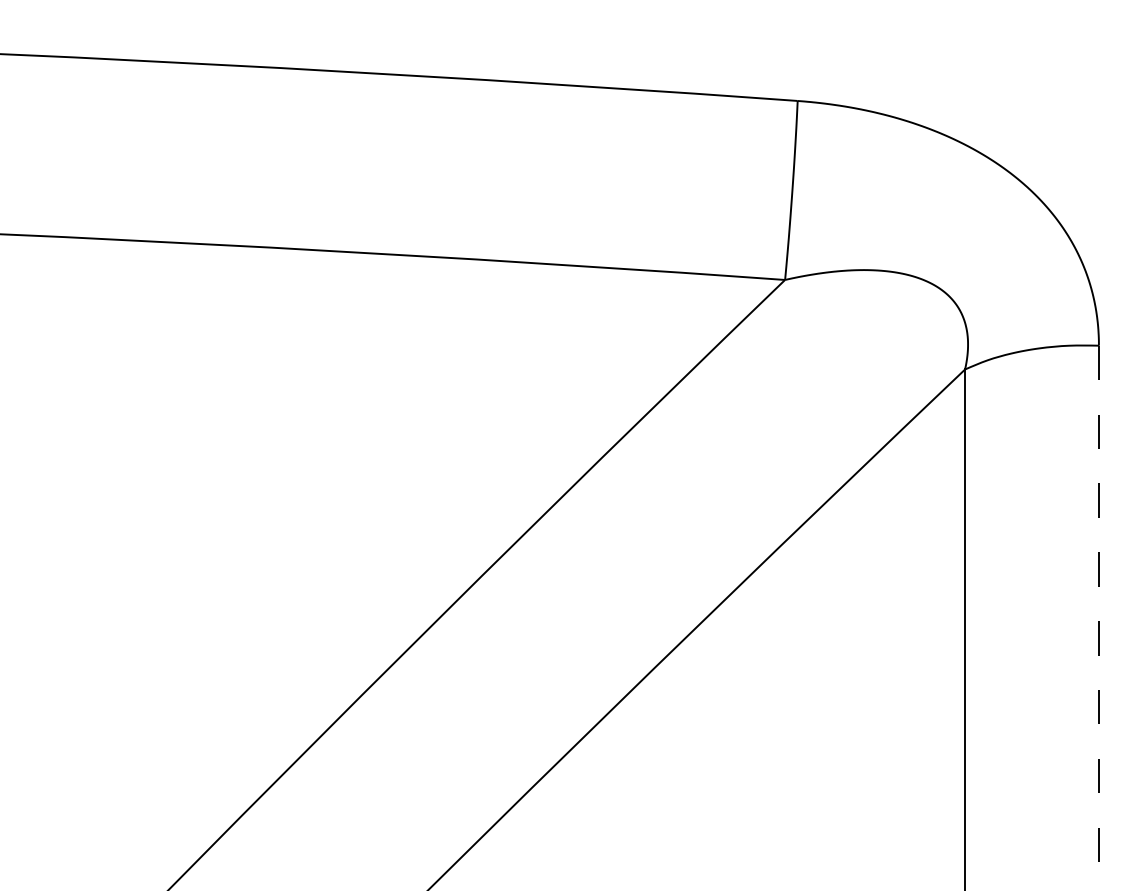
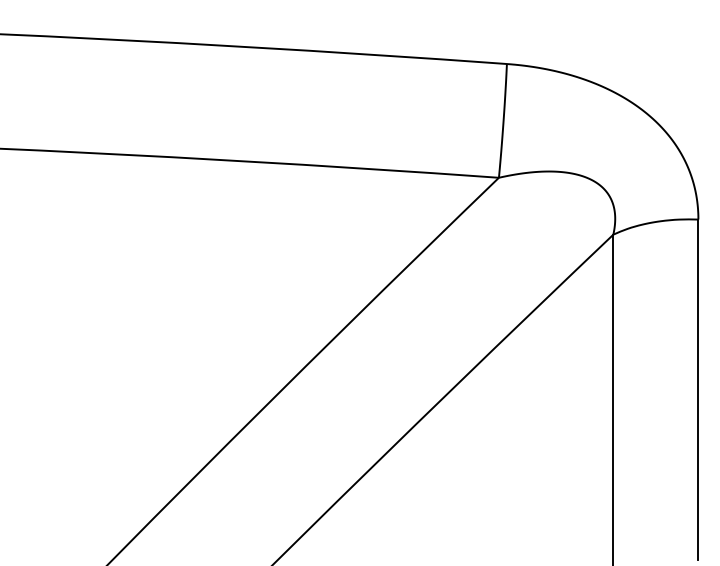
line: (1099, 614) -> (698, 390), dashed -> solid

